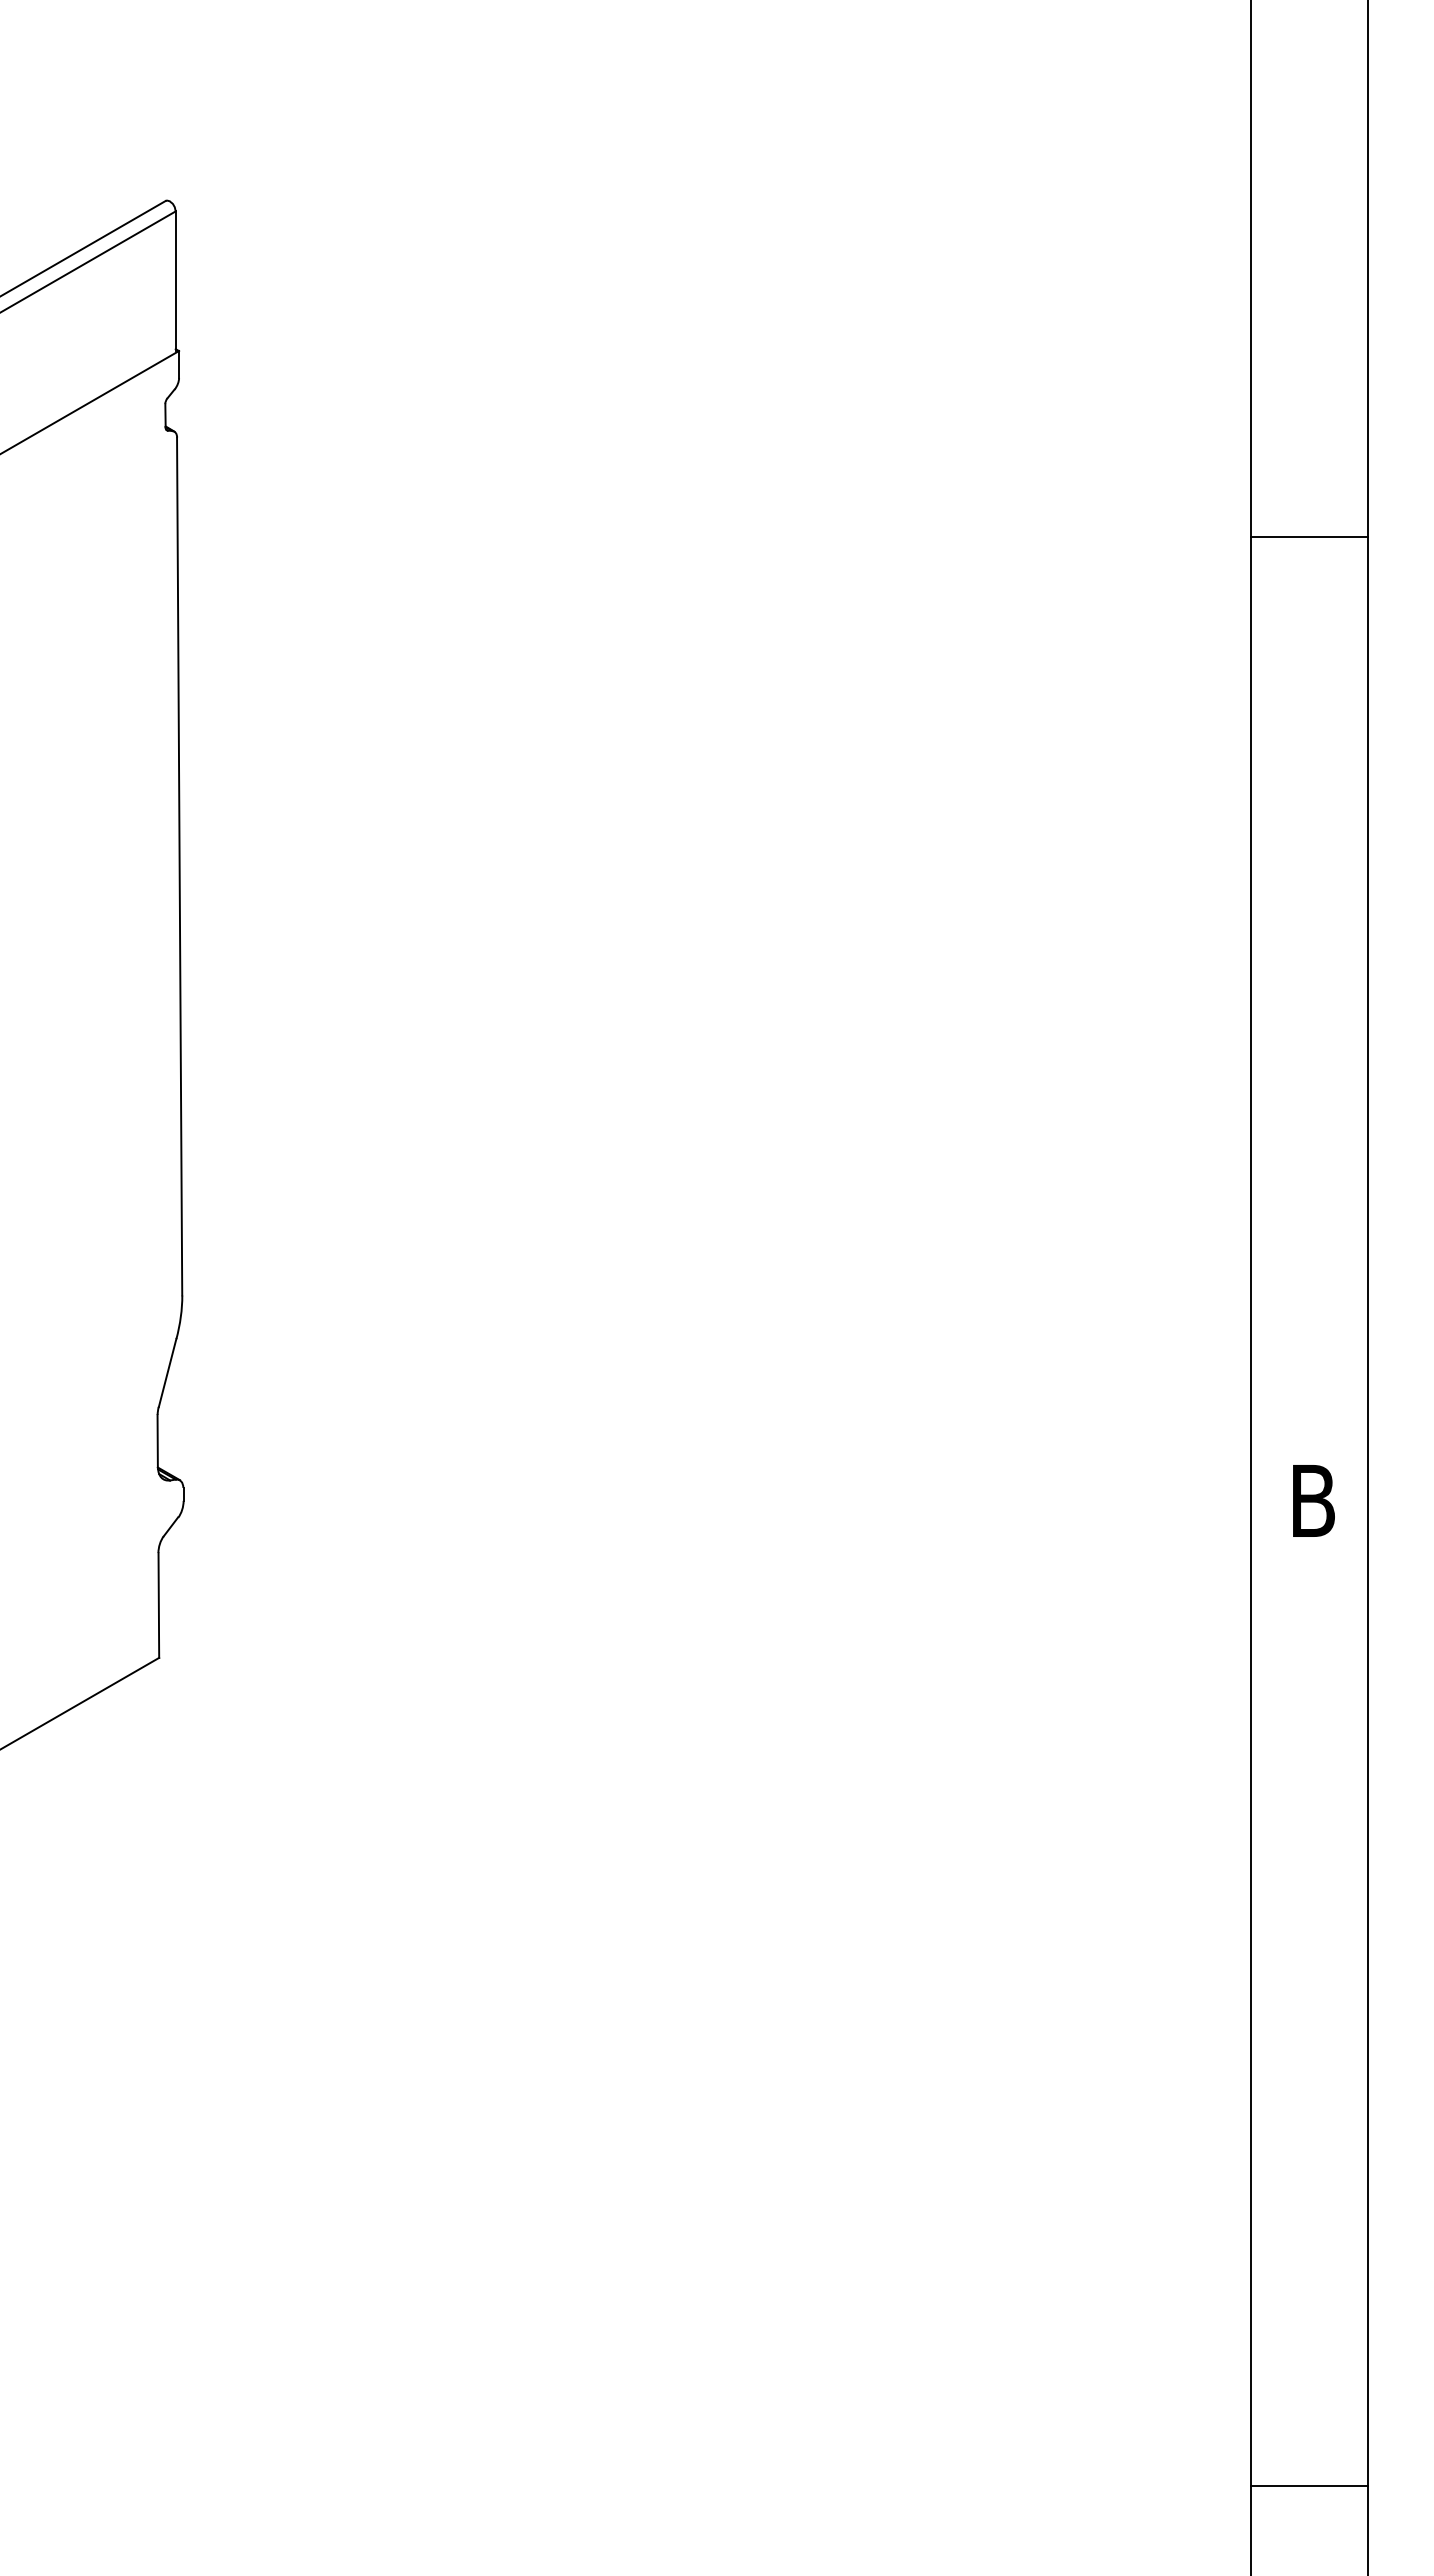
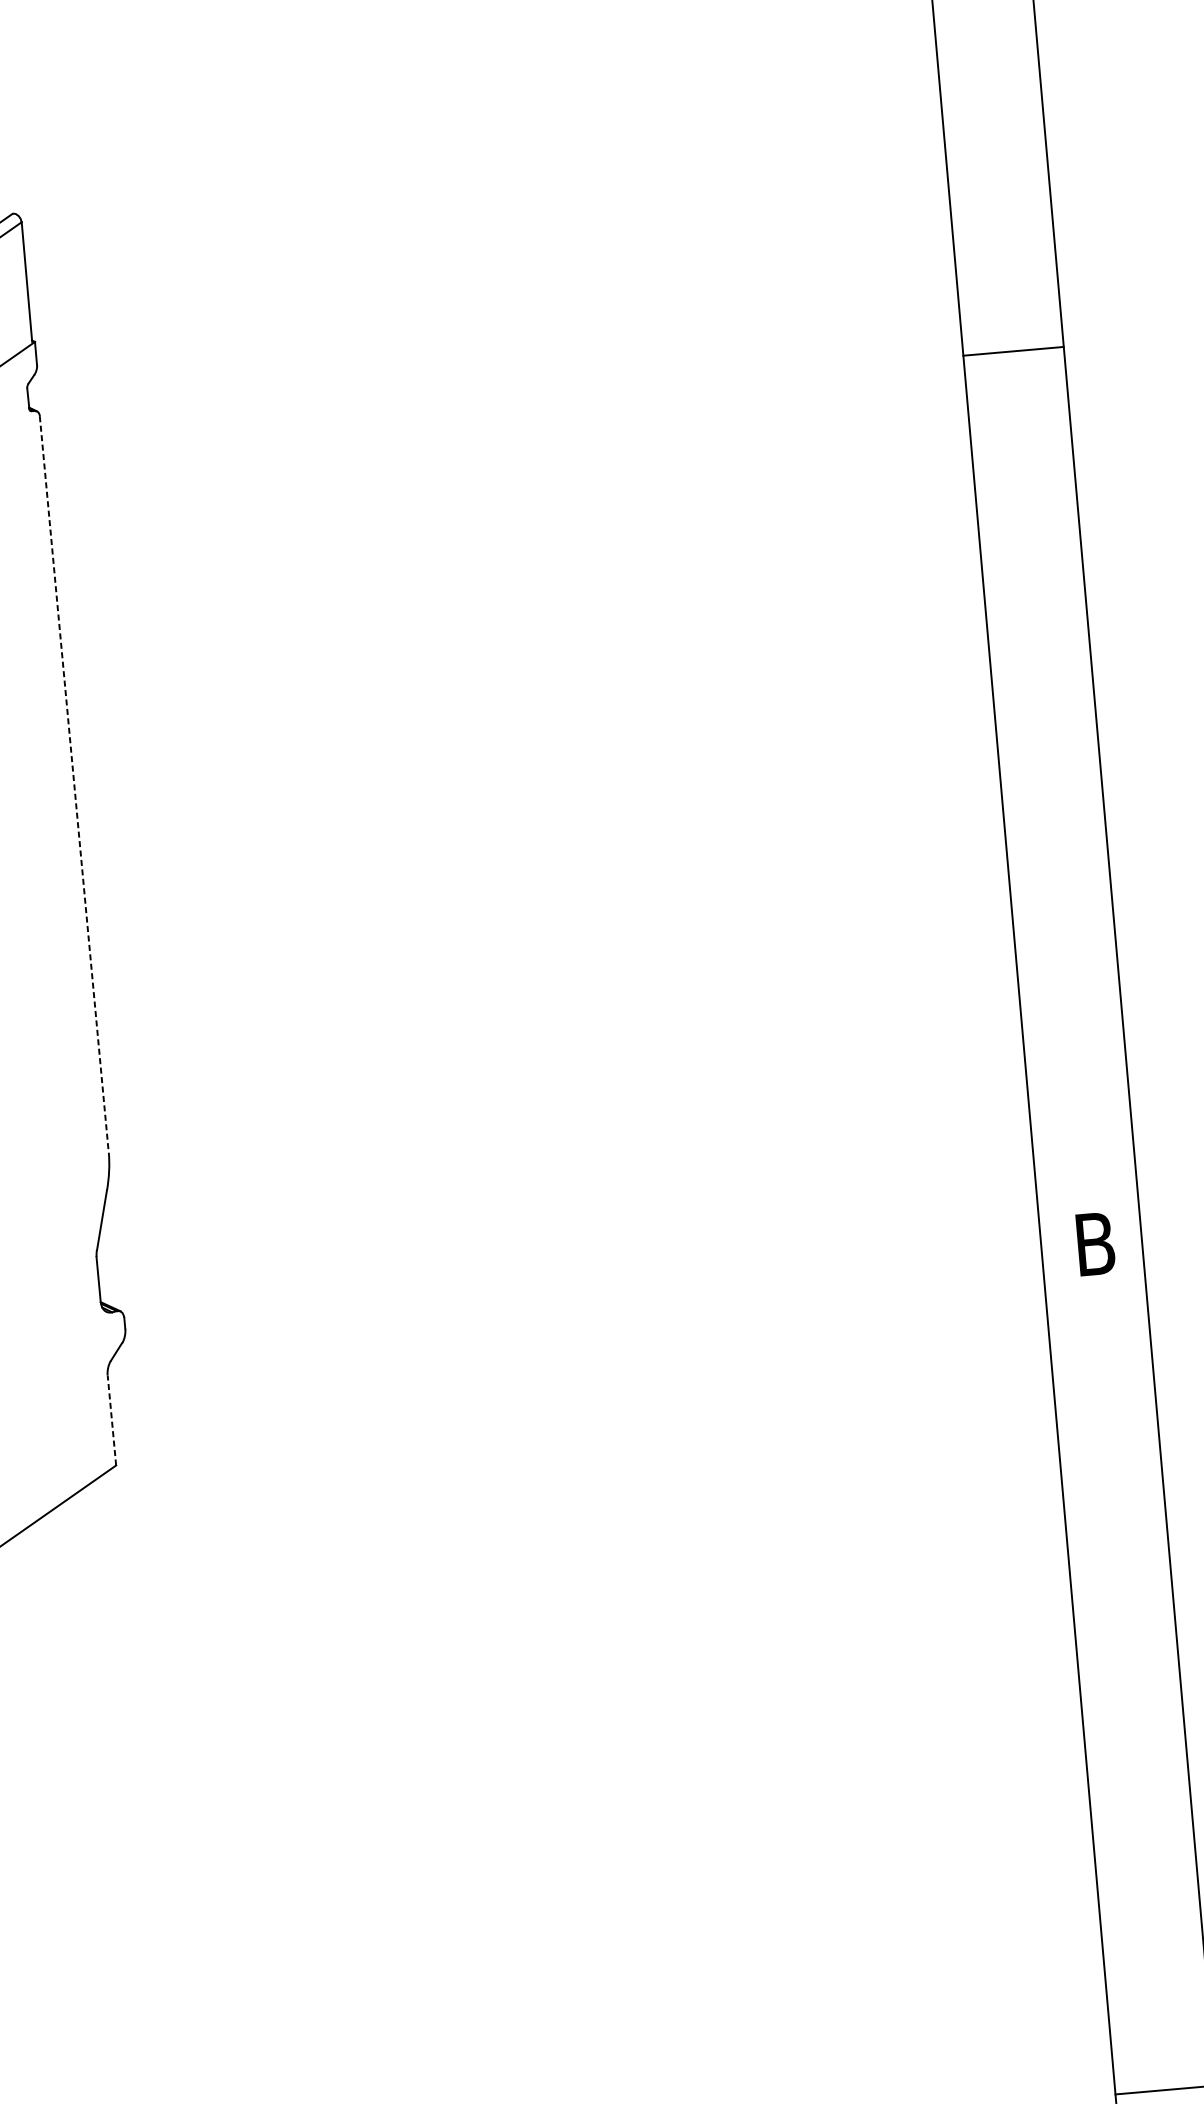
line: (1308, 536) -> (1013, 351), moved
line: (179, 866) -> (74, 784), solid -> dashed
line: (158, 1605) -> (111, 1420), solid -> dashed

